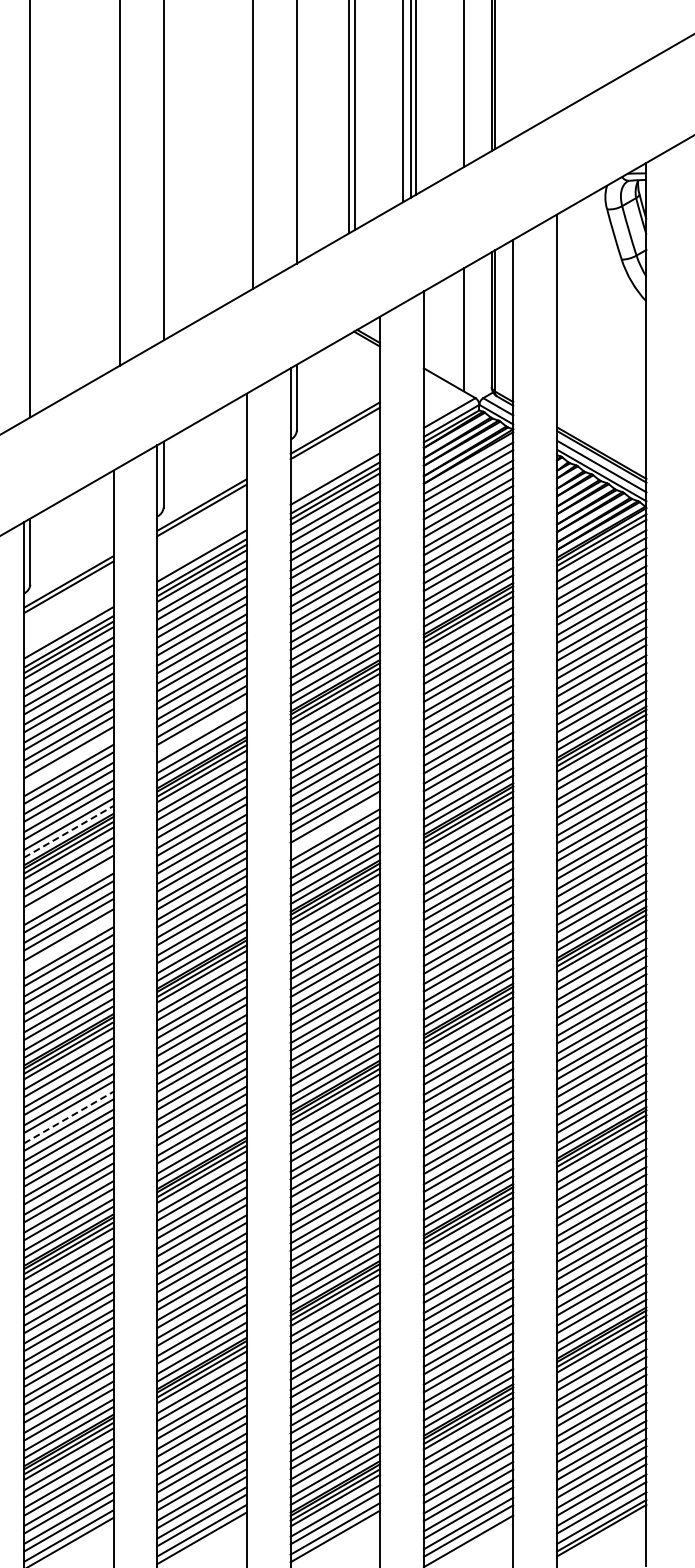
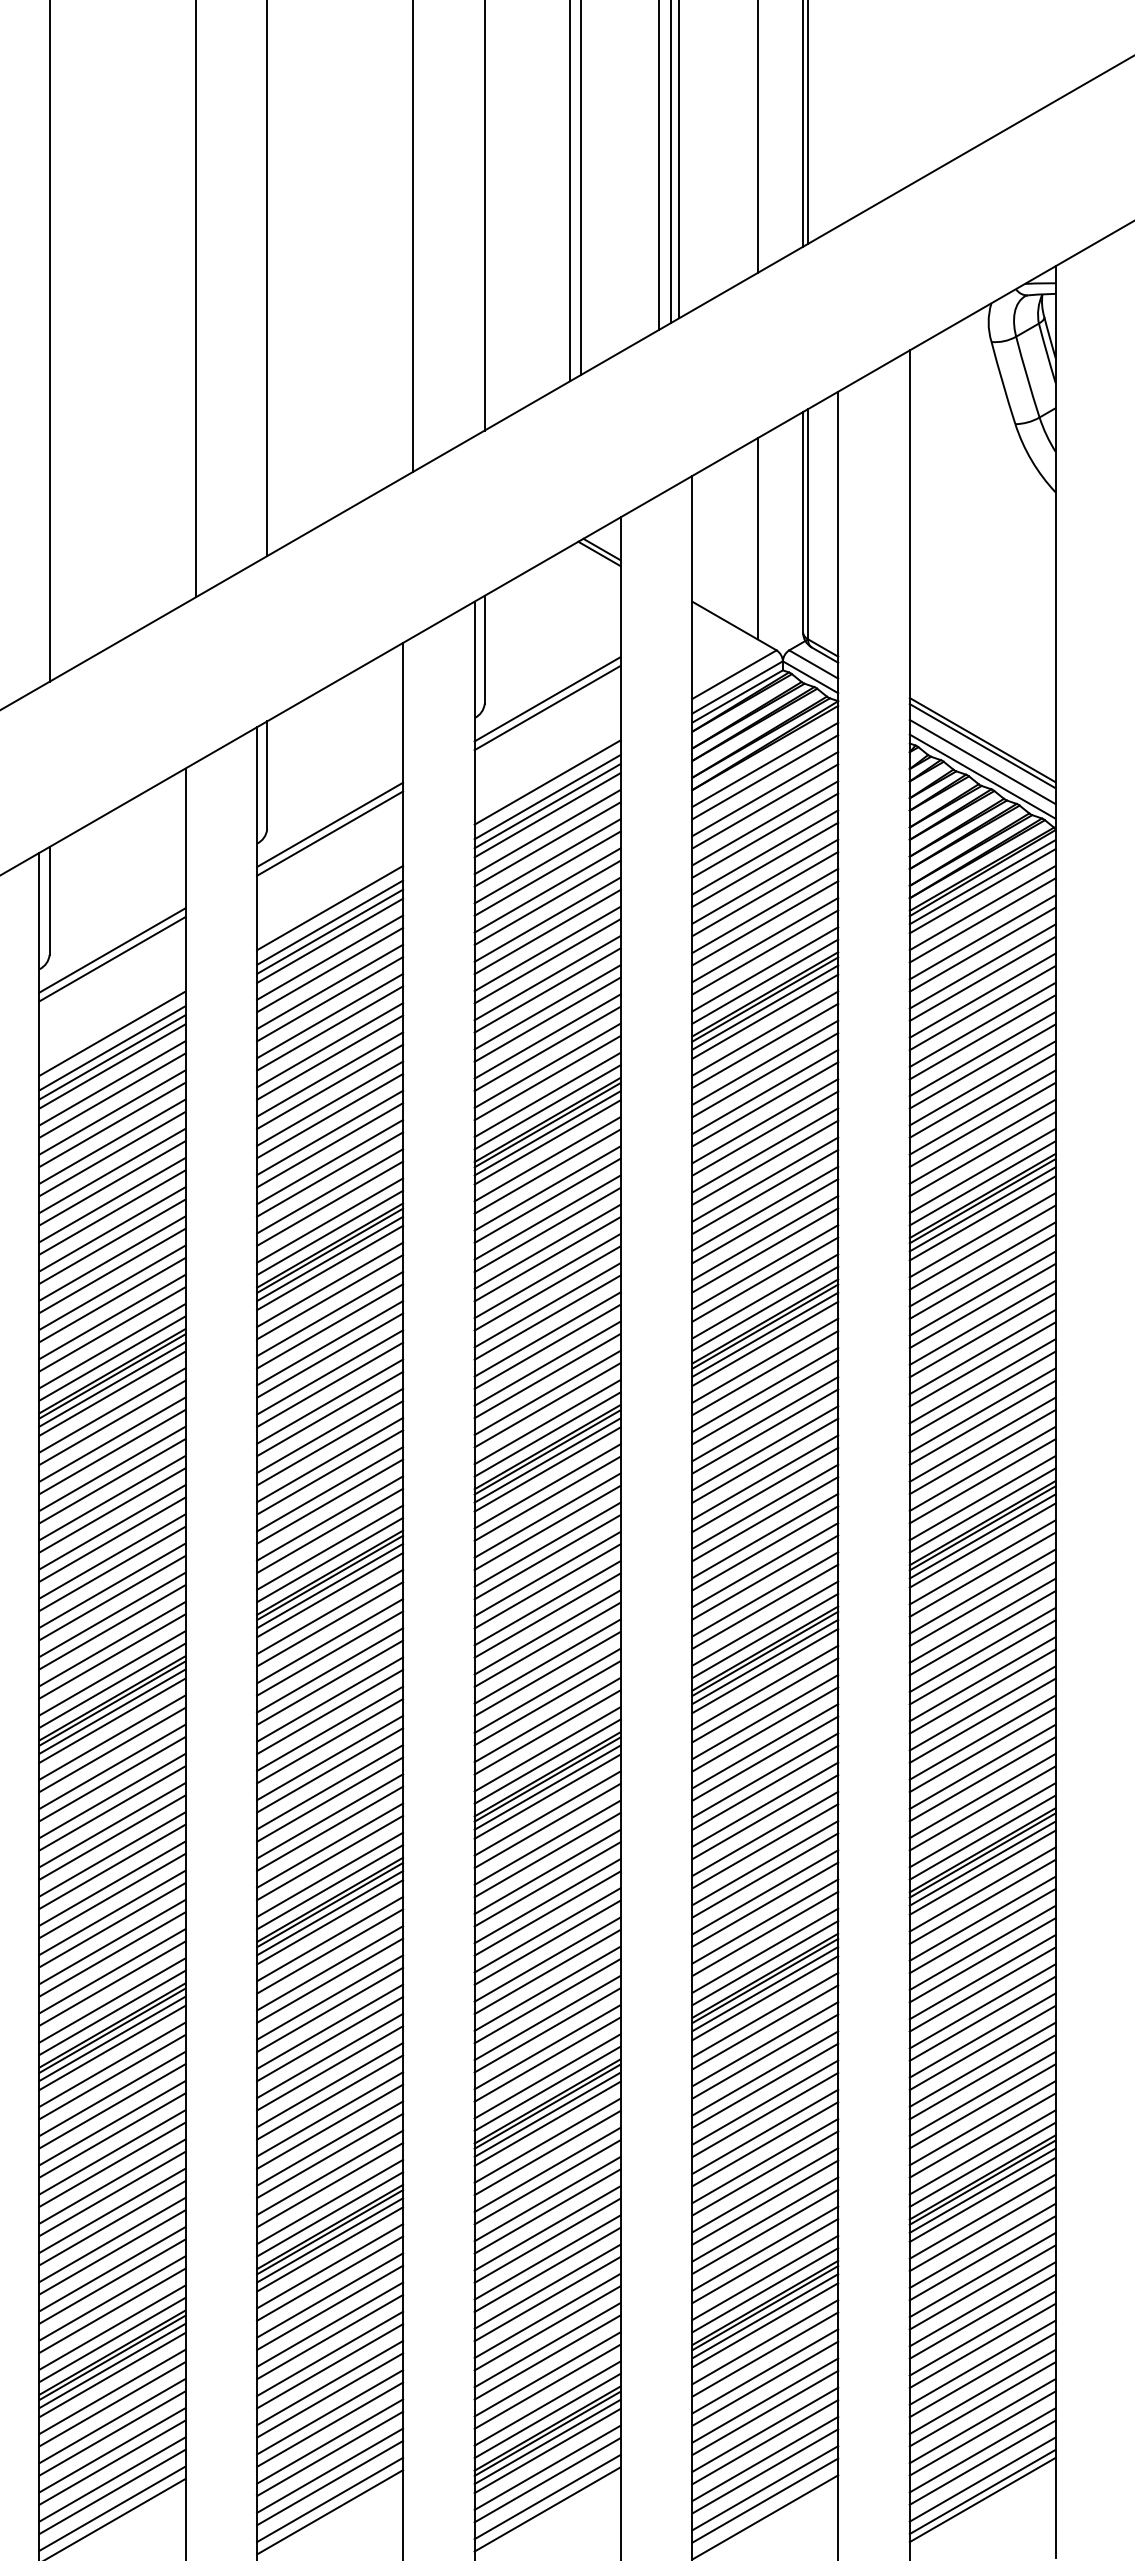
line: (201, 729) -> (329, 1191), added
line: (68, 760) -> (111, 1242), added
line: (335, 824) -> (547, 1346), added
line: (68, 831) -> (111, 1358), dashed -> solid
line: (68, 888) -> (111, 1451), added
line: (68, 942) -> (111, 1539), added
line: (68, 1117) -> (111, 1825), dashed -> solid

